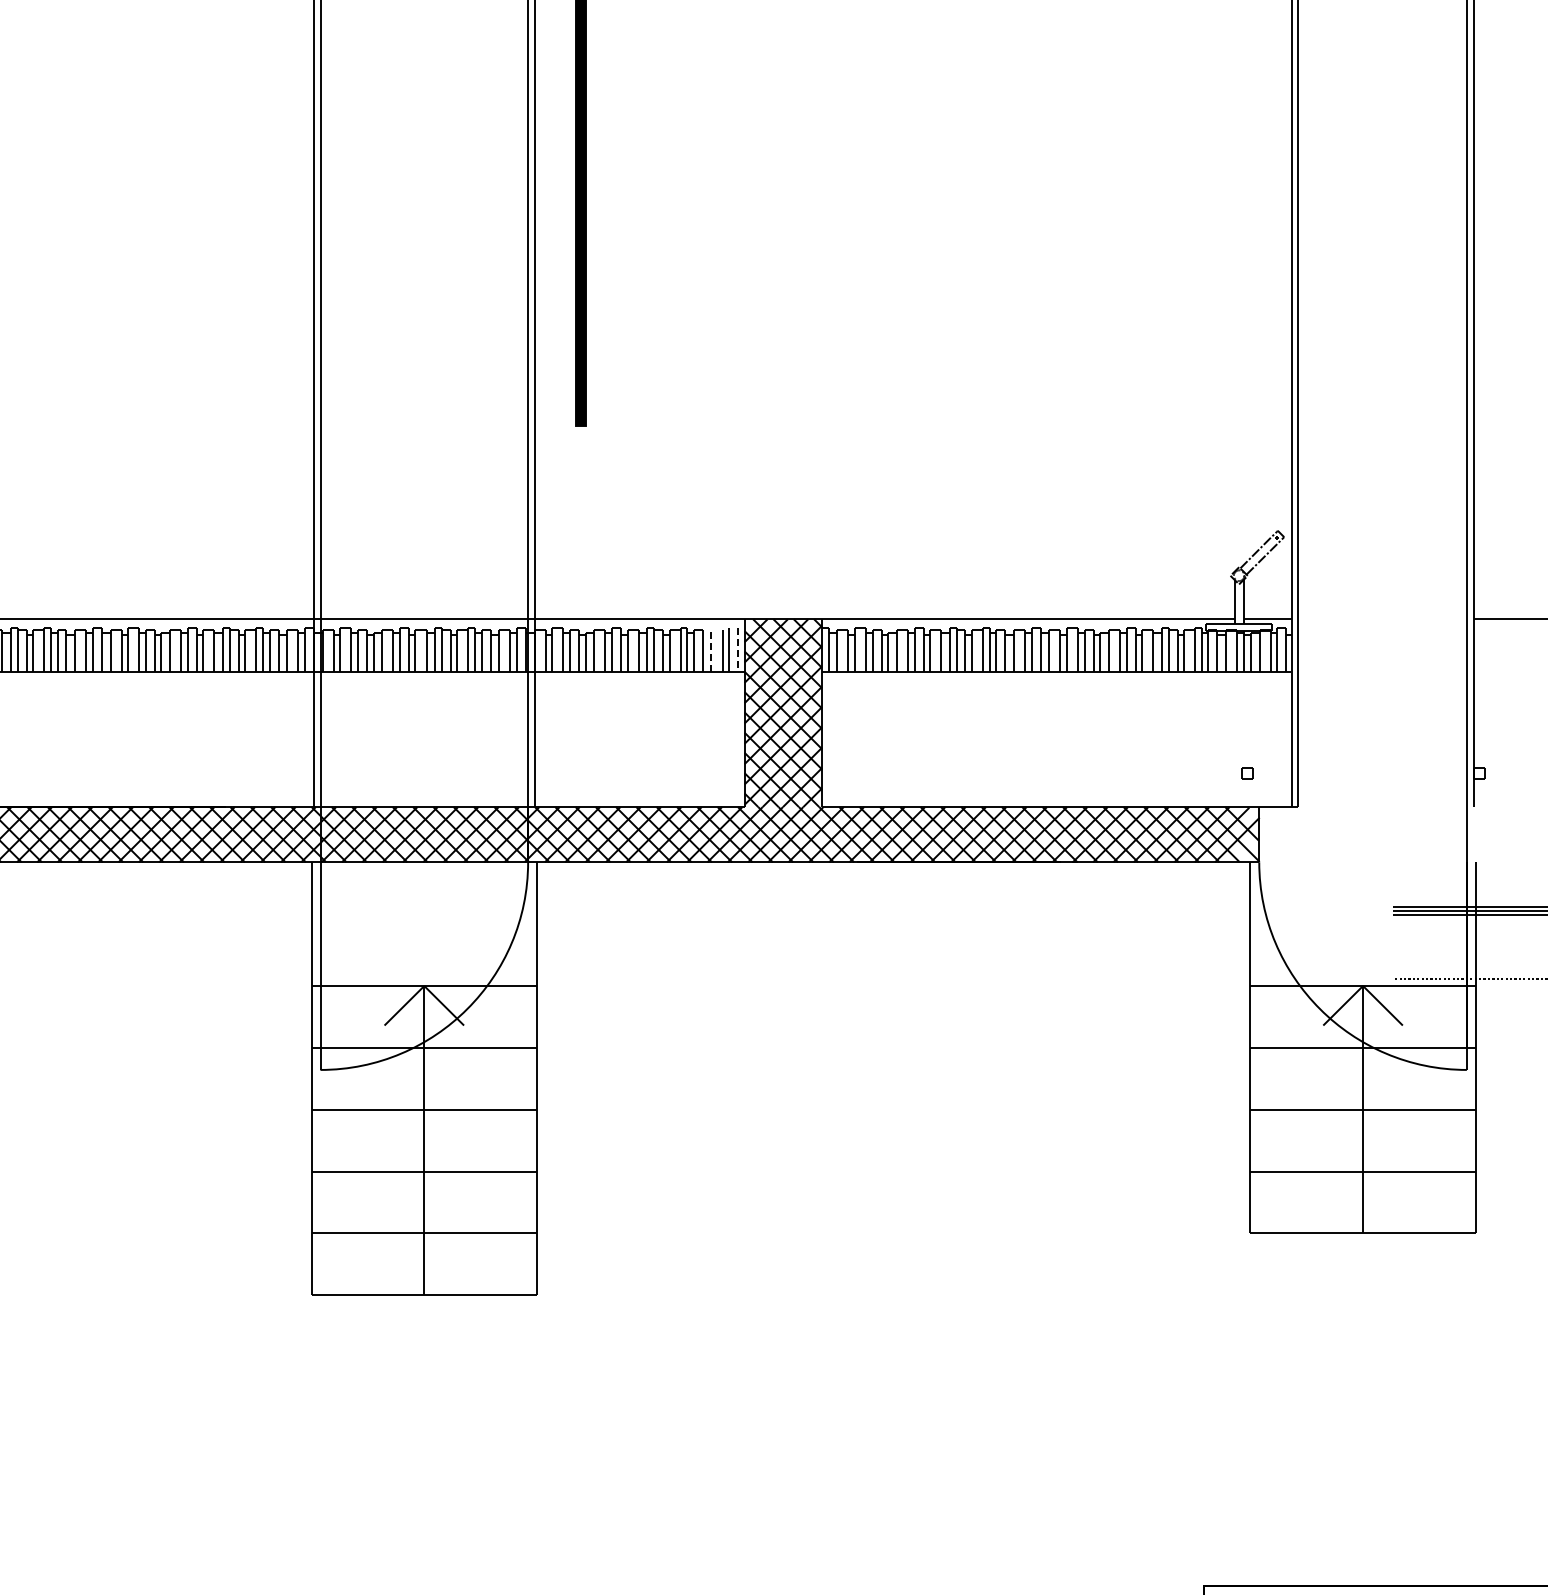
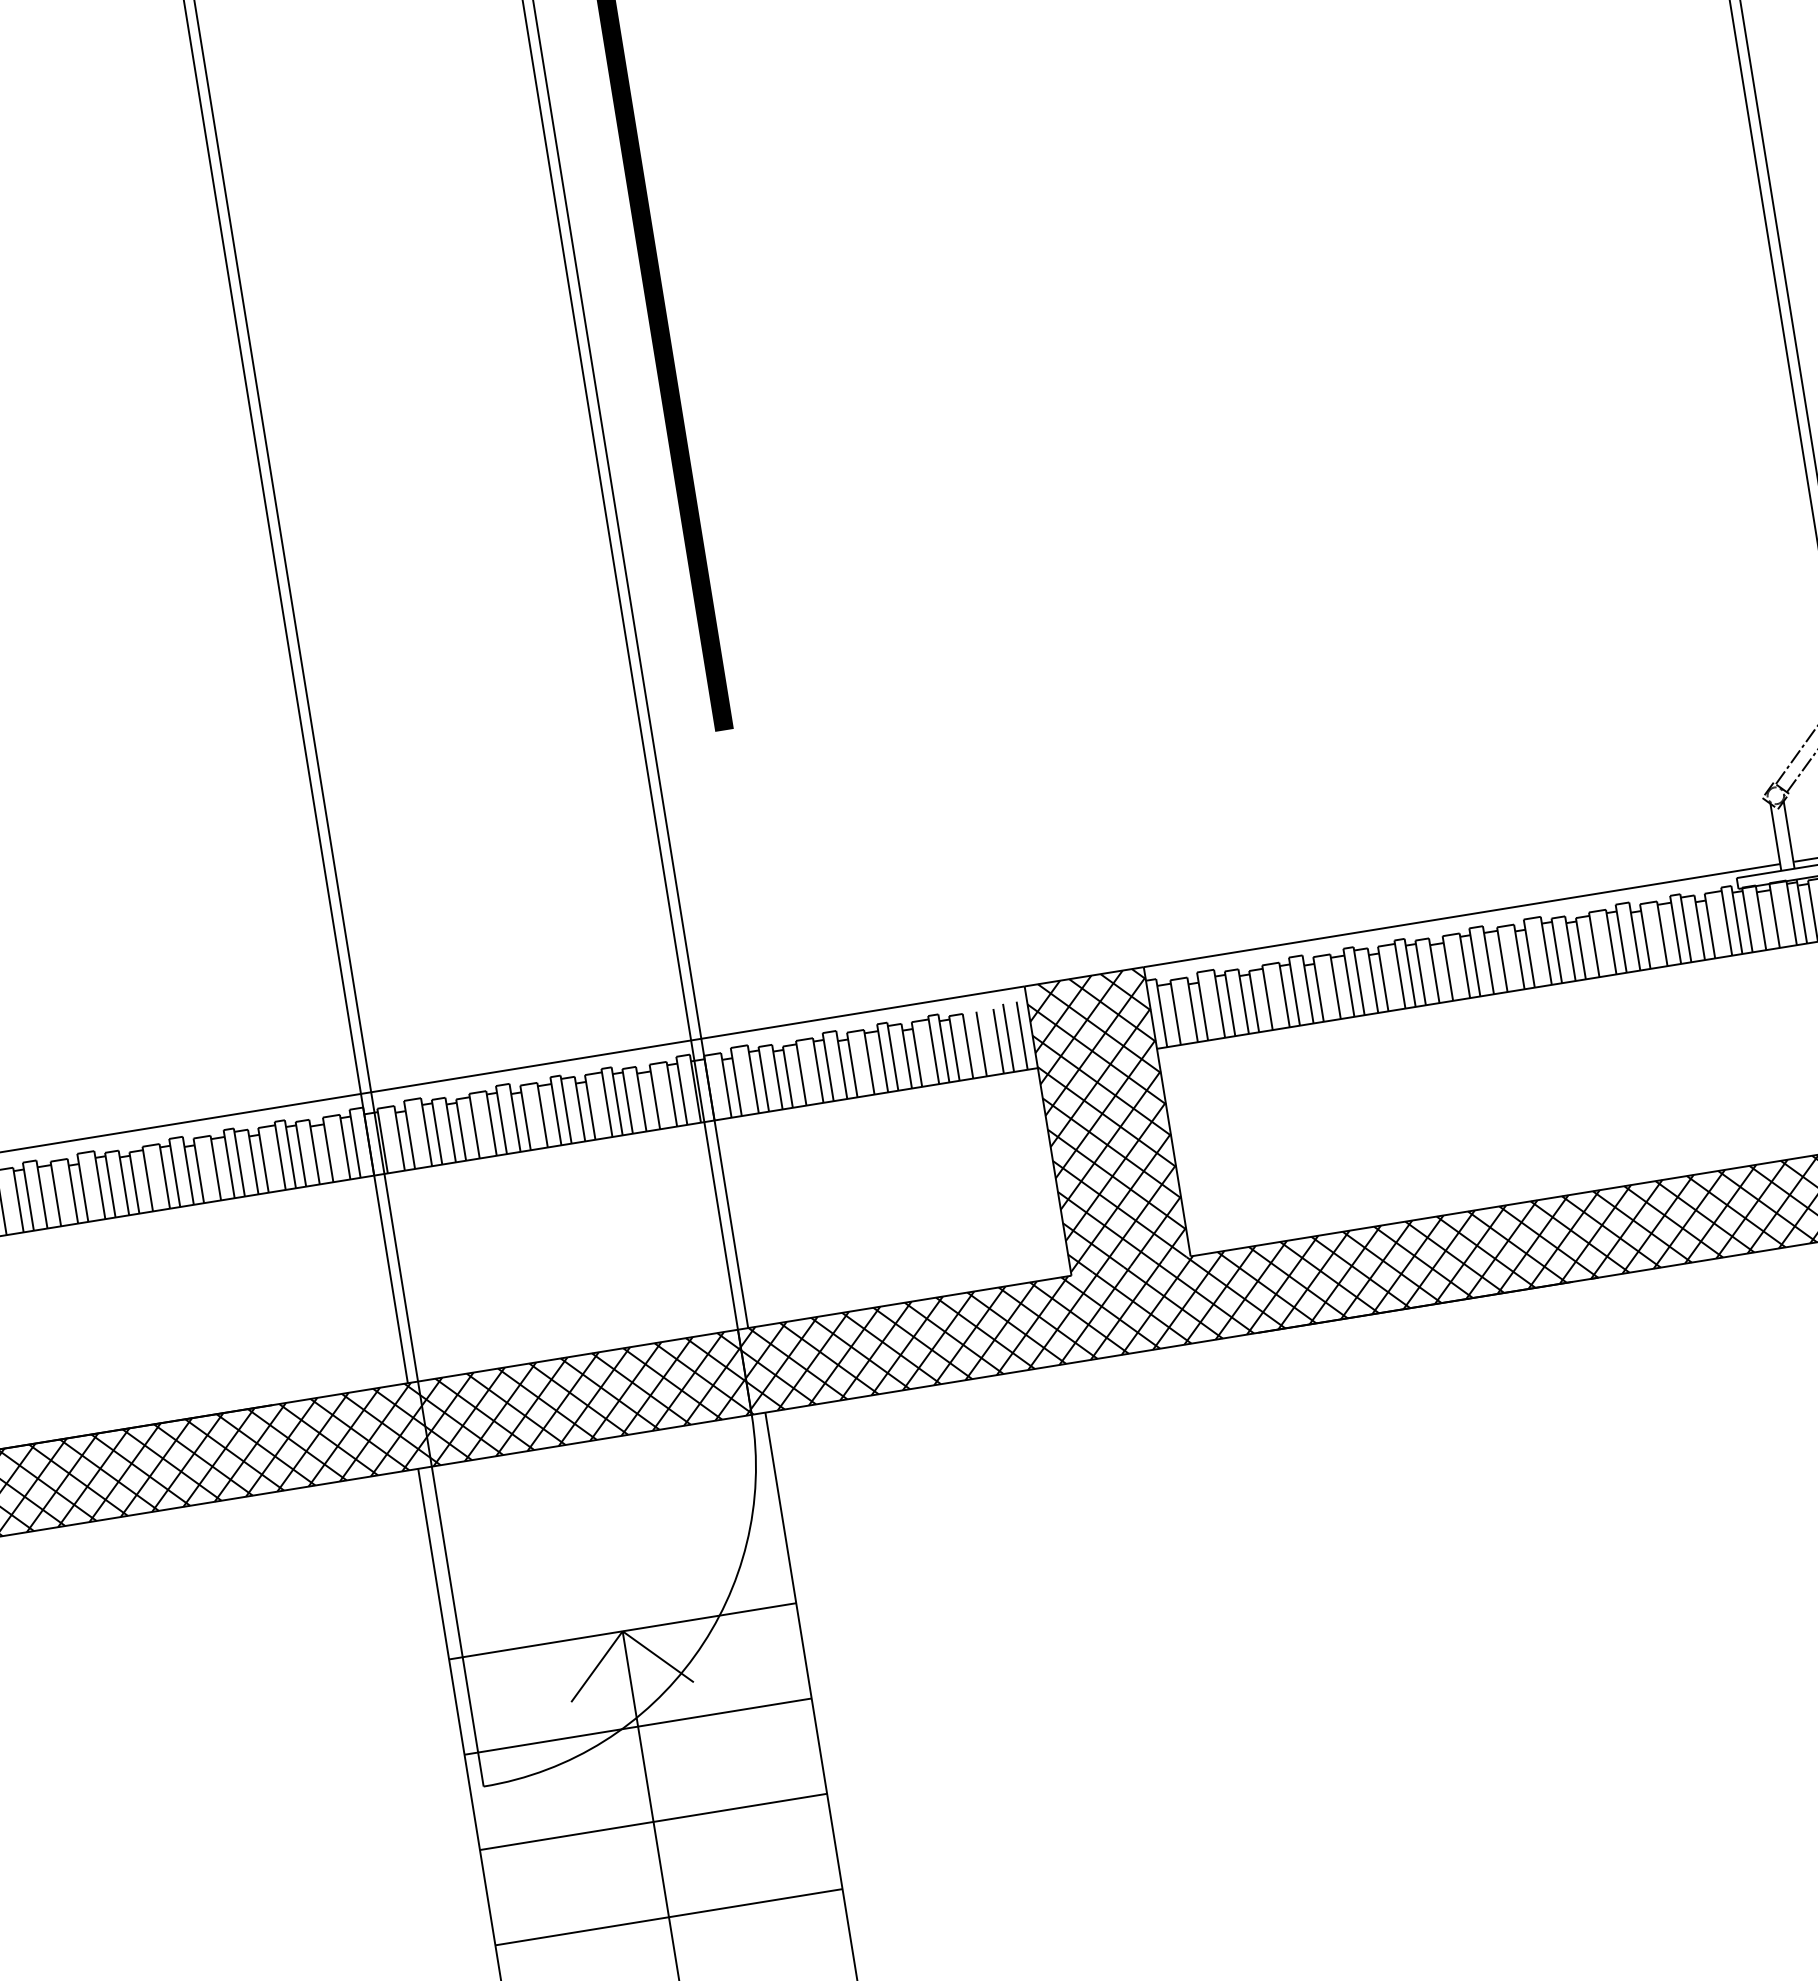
line: (737, 650) -> (1021, 1036), dashed -> solid
line: (711, 651) -> (981, 1044), dashed -> solid

